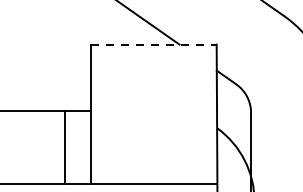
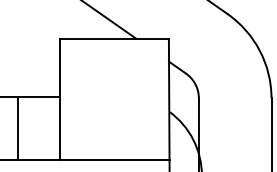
line: (154, 44) -> (114, 38), dashed -> solid
line: (64, 146) -> (17, 127), moved

